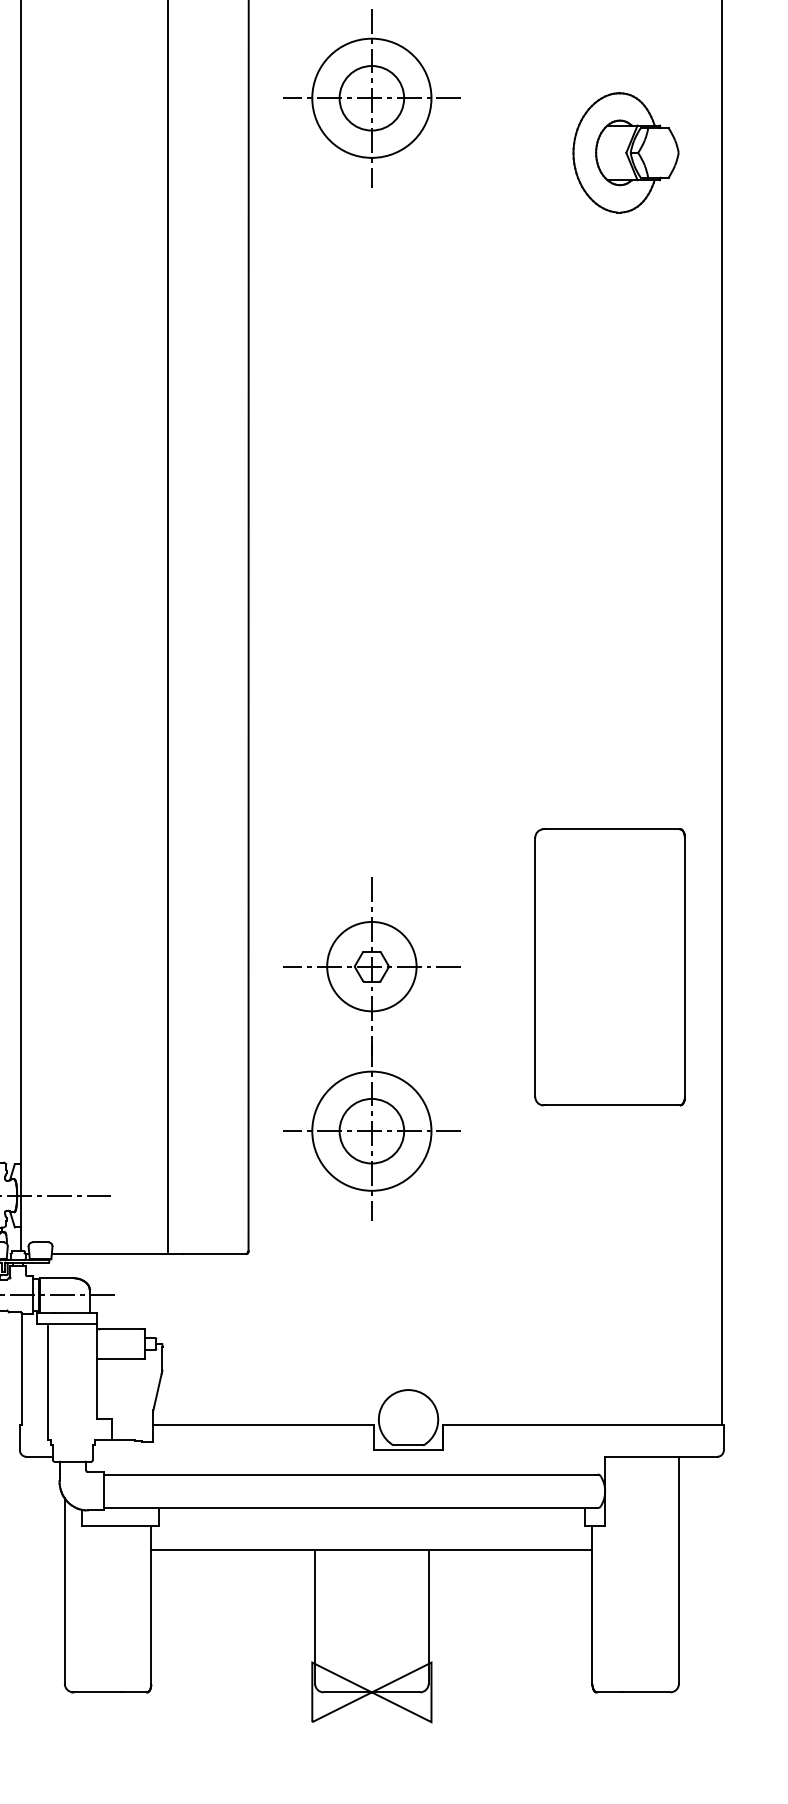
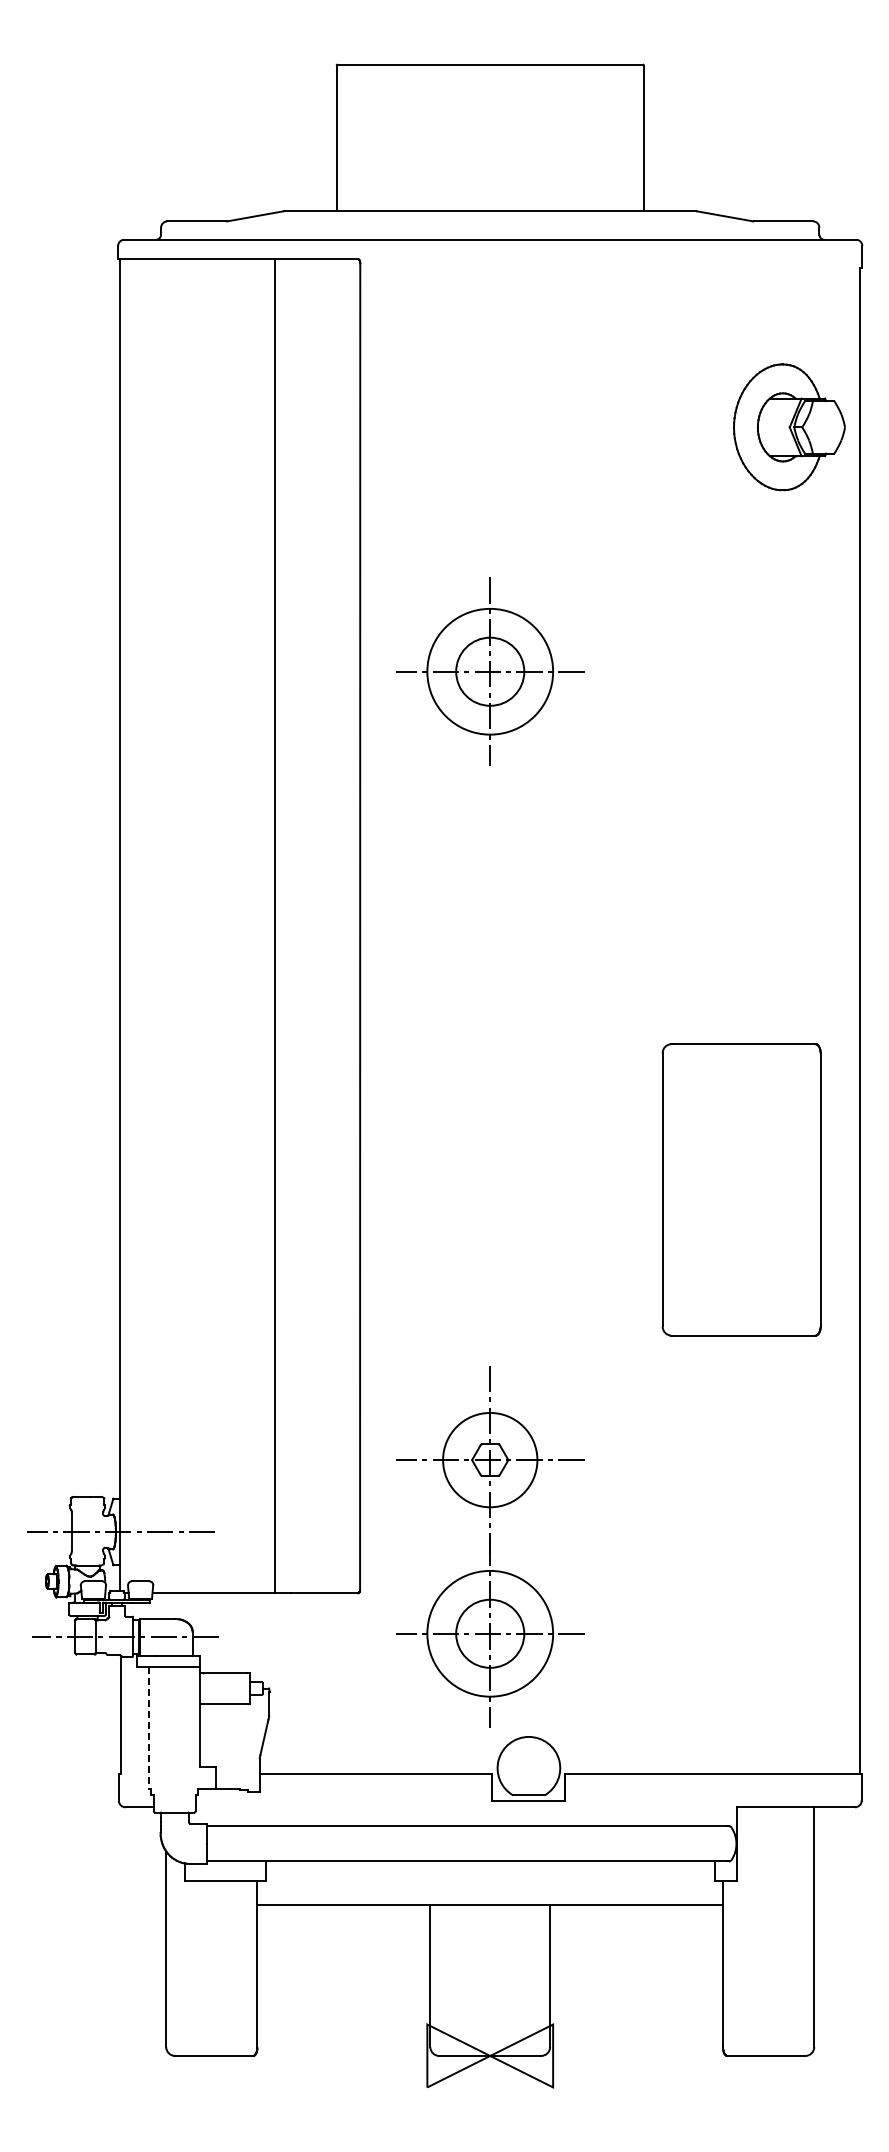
part: (372, 98) -> (490, 671), moved
part: (626, 153) -> (789, 427), moved
part: (609, 967) -> (741, 1189), moved
part: (372, 1048) -> (490, 1546), moved
line: (48, 1382) -> (148, 1728), solid -> dashed

